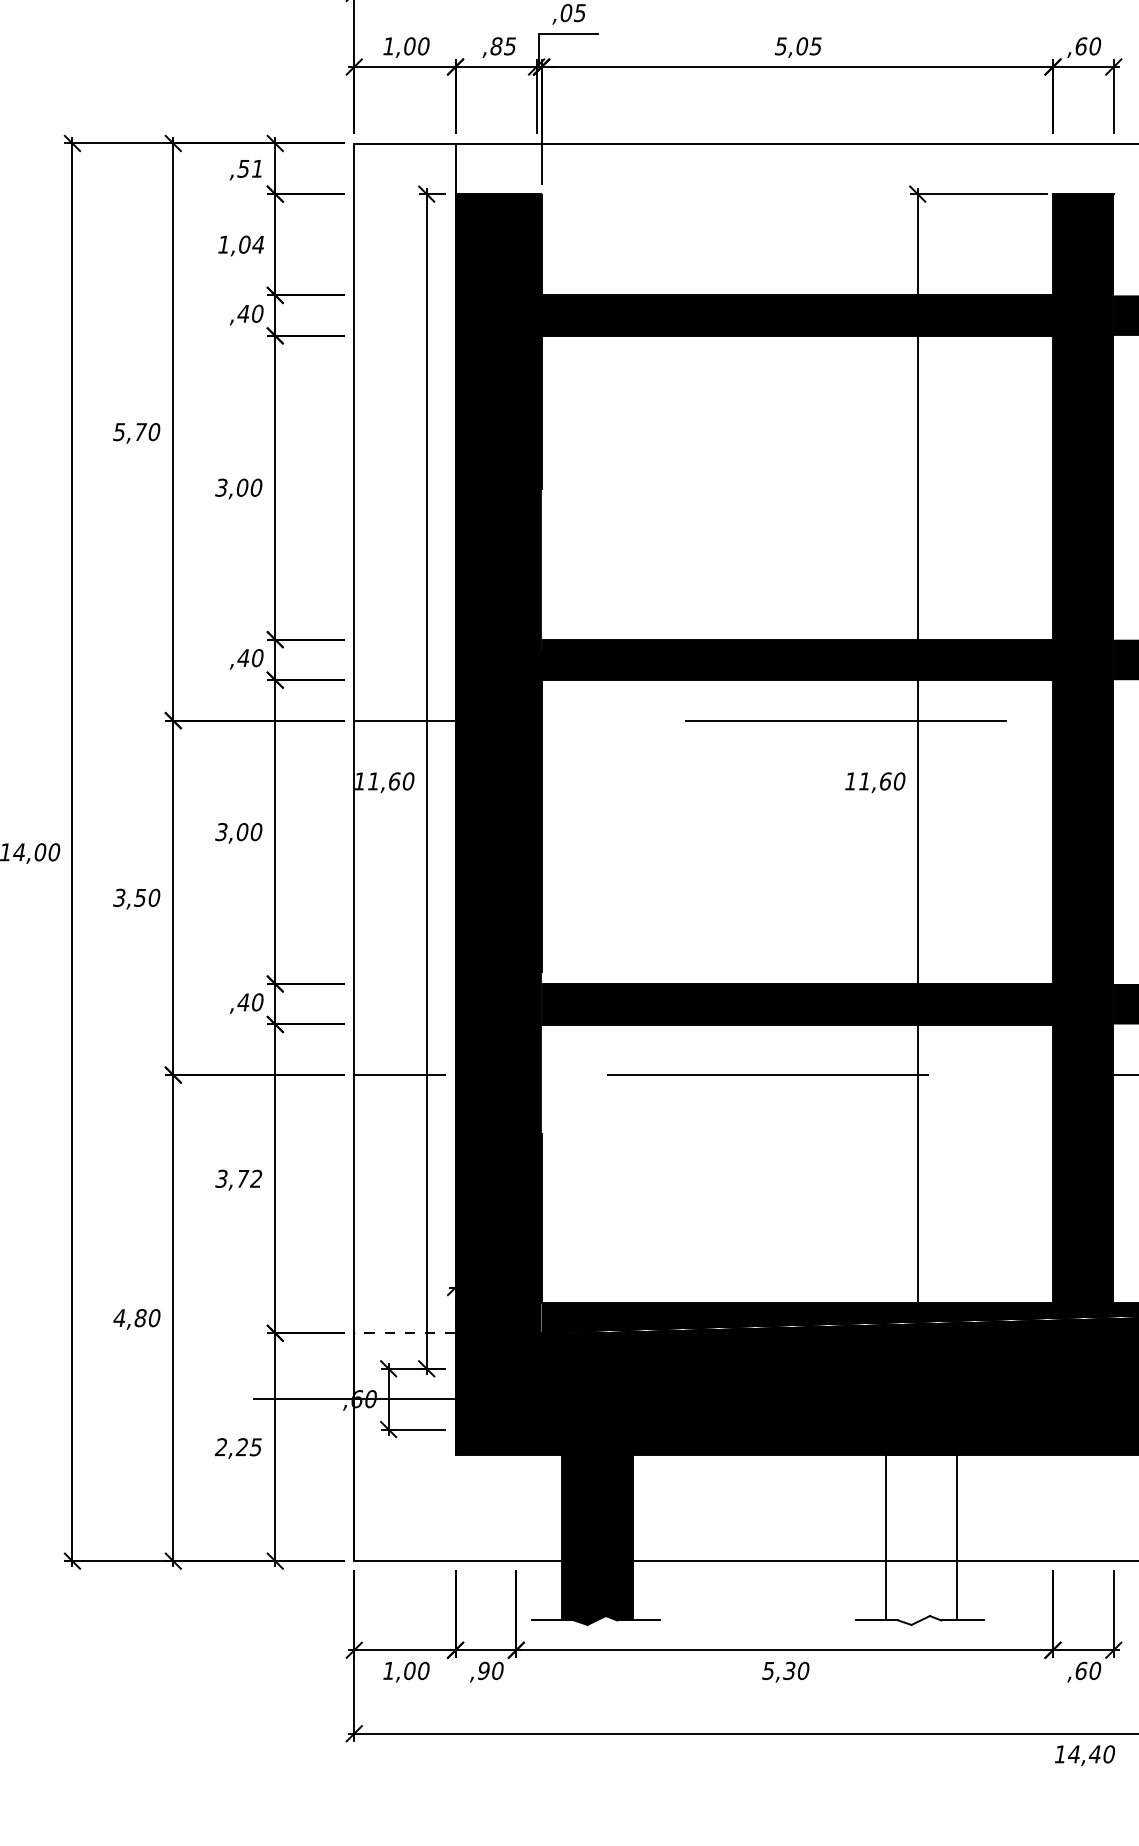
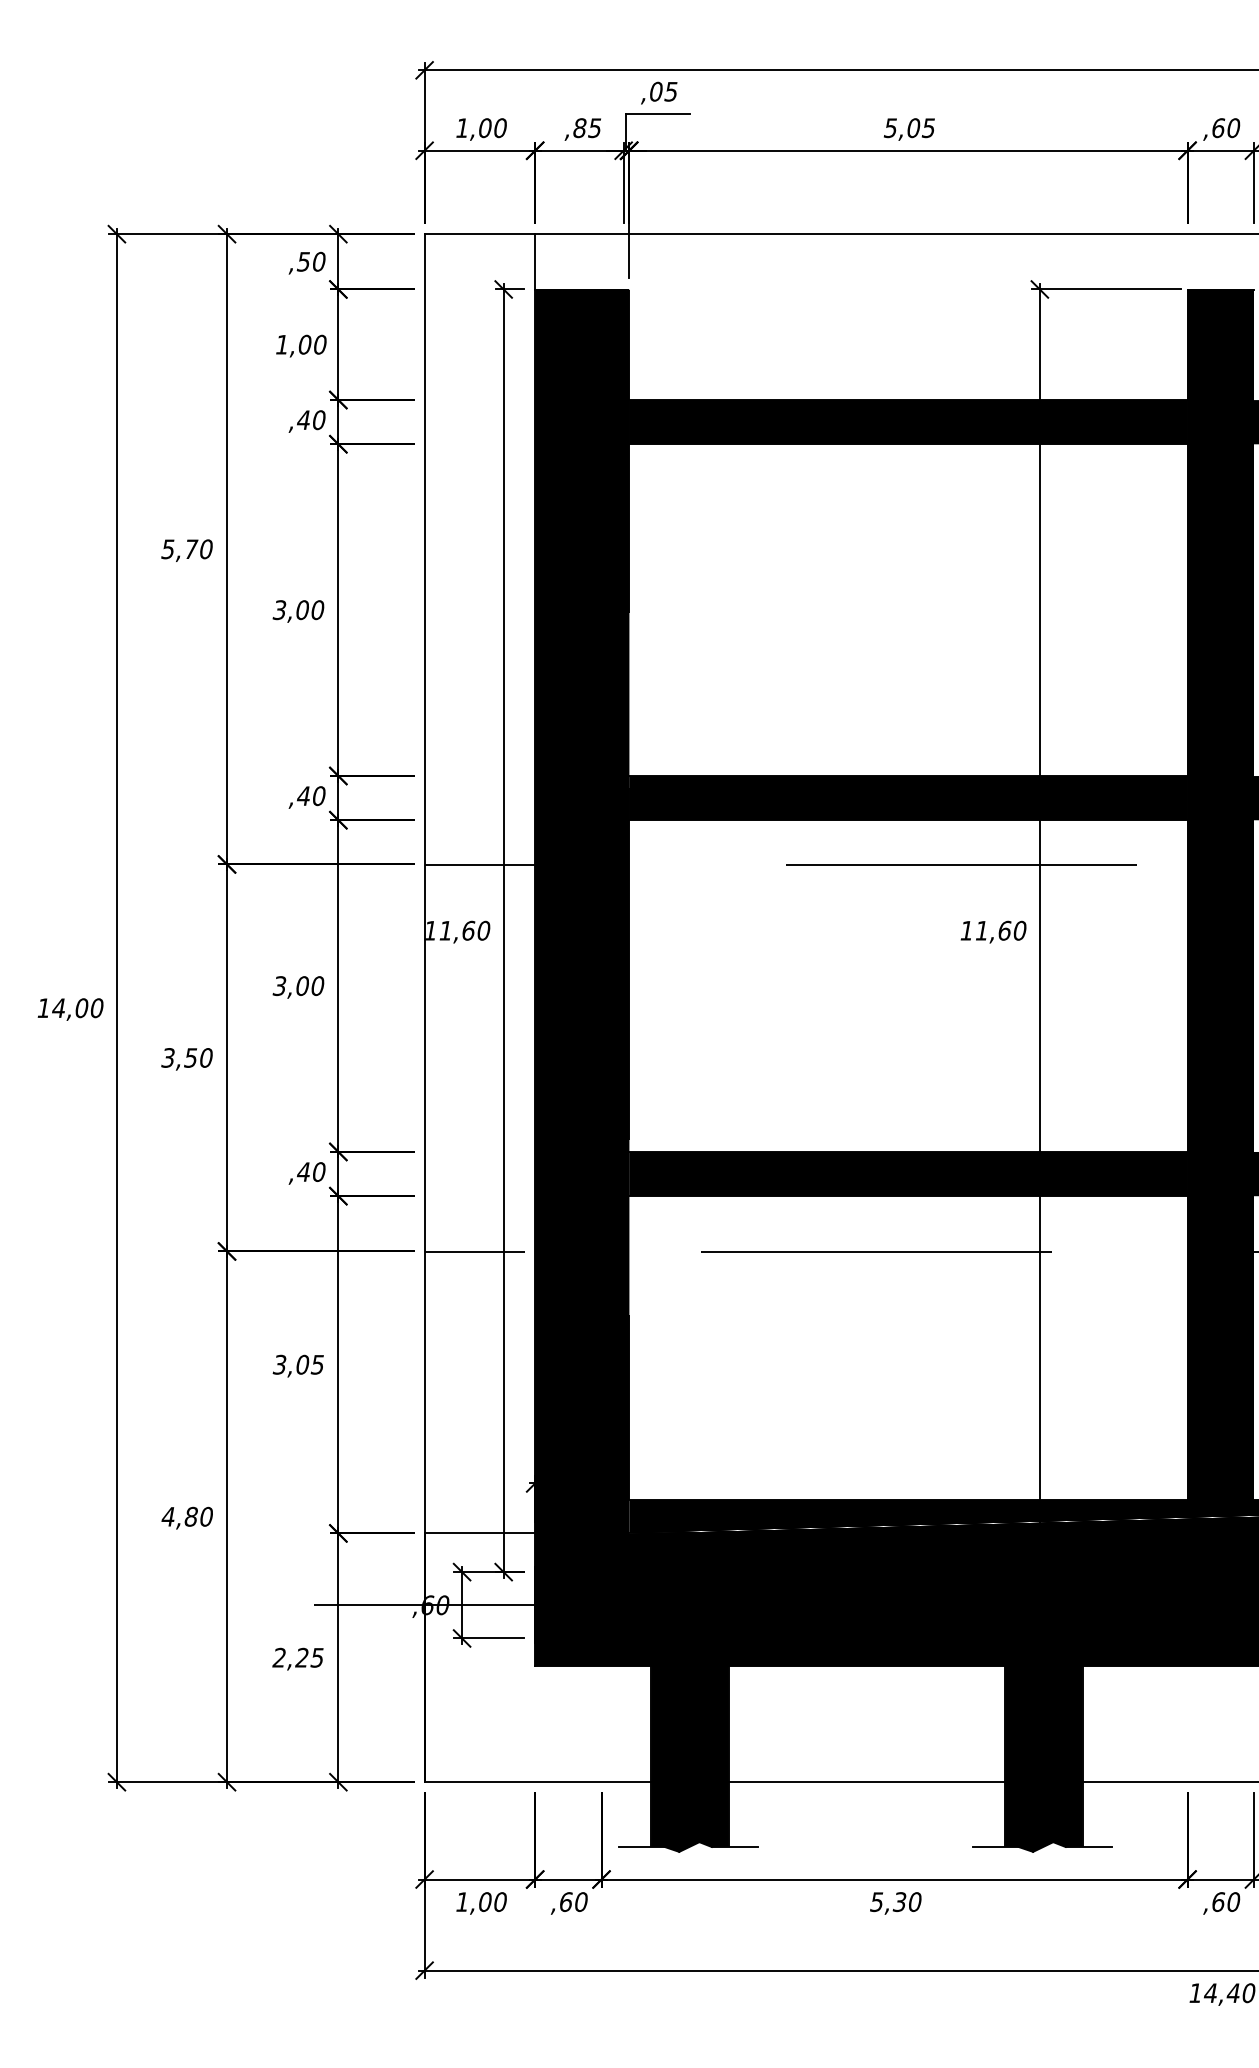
text: (258, 168) -> (319, 261), ,51 -> ,50
text: (258, 244) -> (319, 344), 1,04 -> 1,00
text: (248, 1178) -> (309, 1364), 3,72 -> 3,05
line: (404, 1333) -> (479, 1533), dashed -> solid
fill: (921, 1539) -> (1043, 1758), added
text: (483, 1670) -> (565, 1901), ,90 -> ,60

